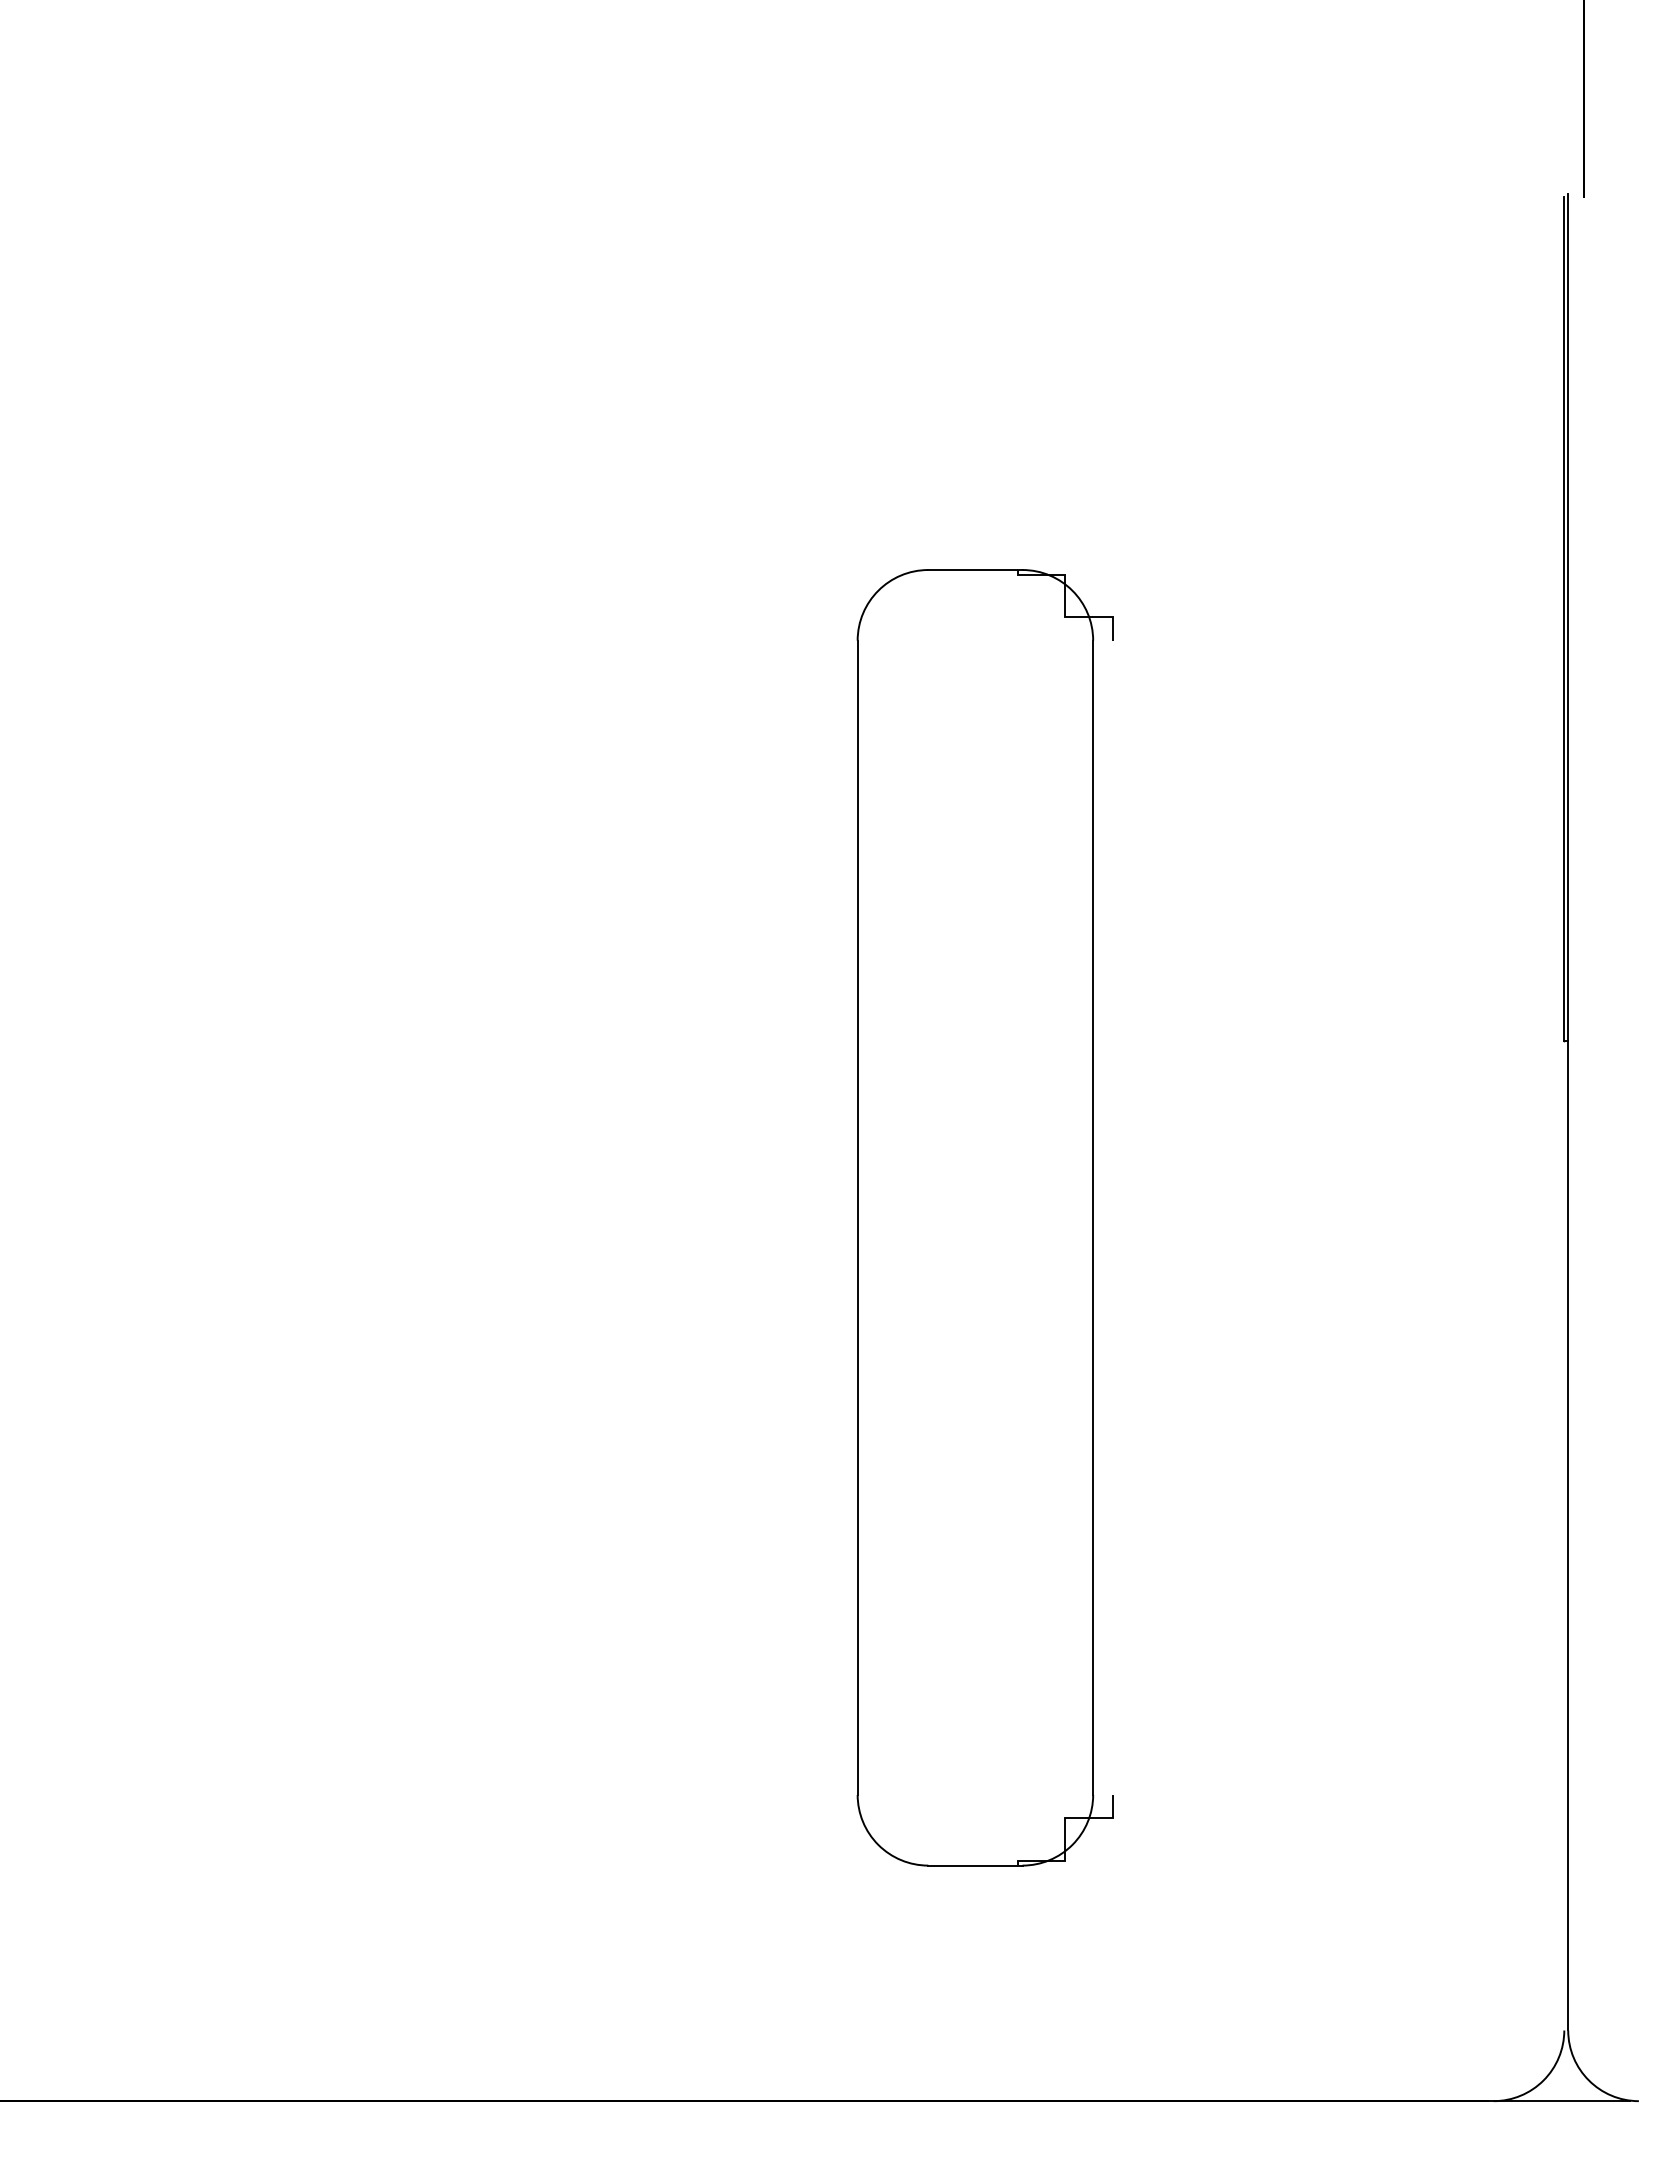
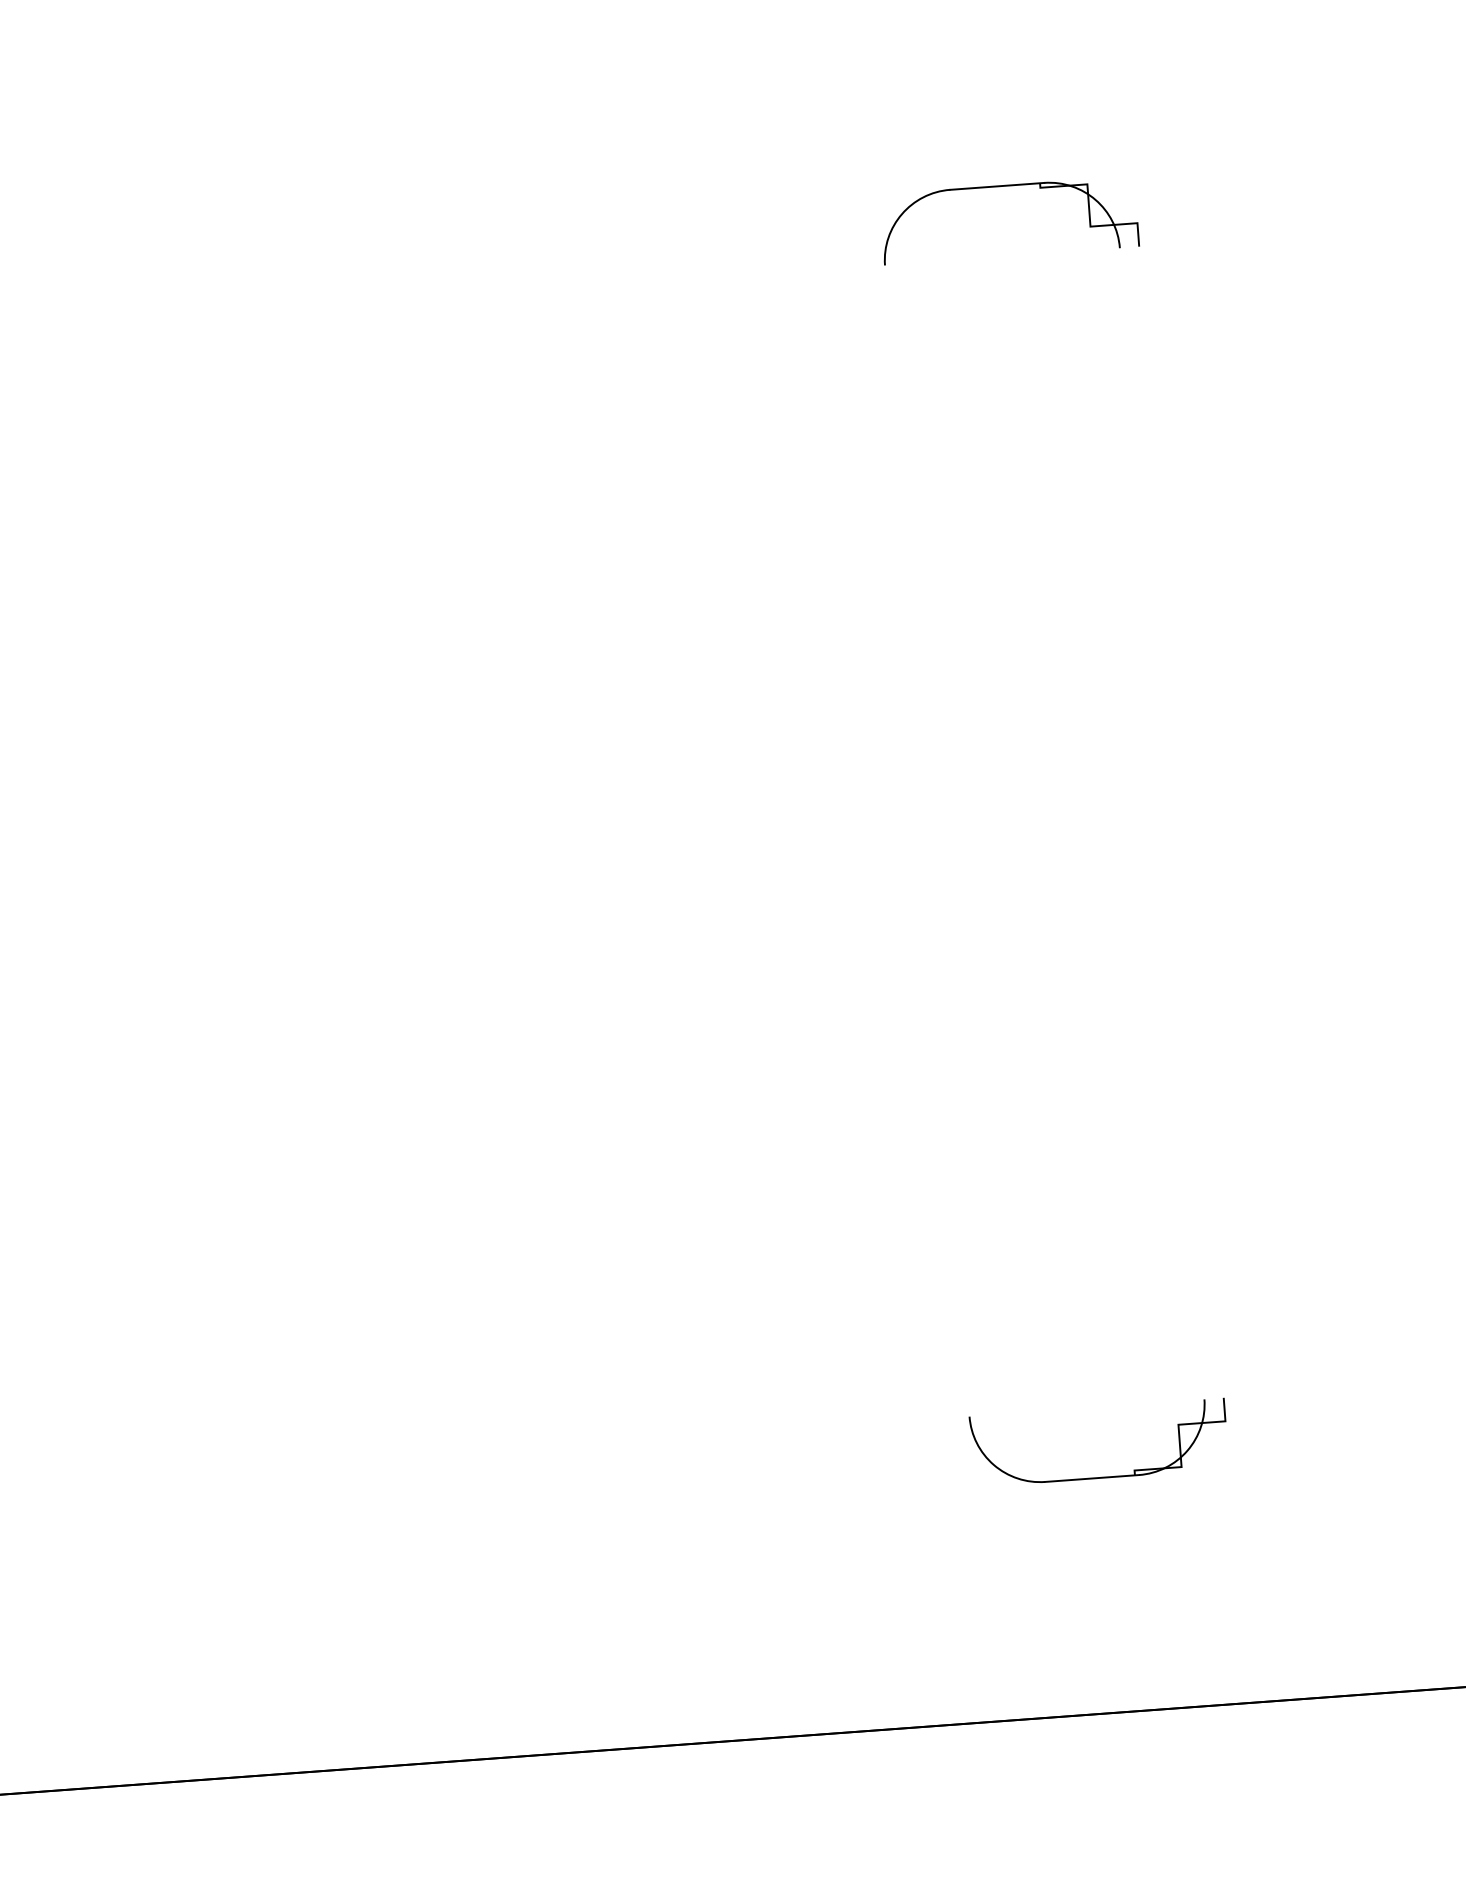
line: (857, 1217) -> (927, 840), removed
line: (1093, 1217) -> (1162, 823), removed

